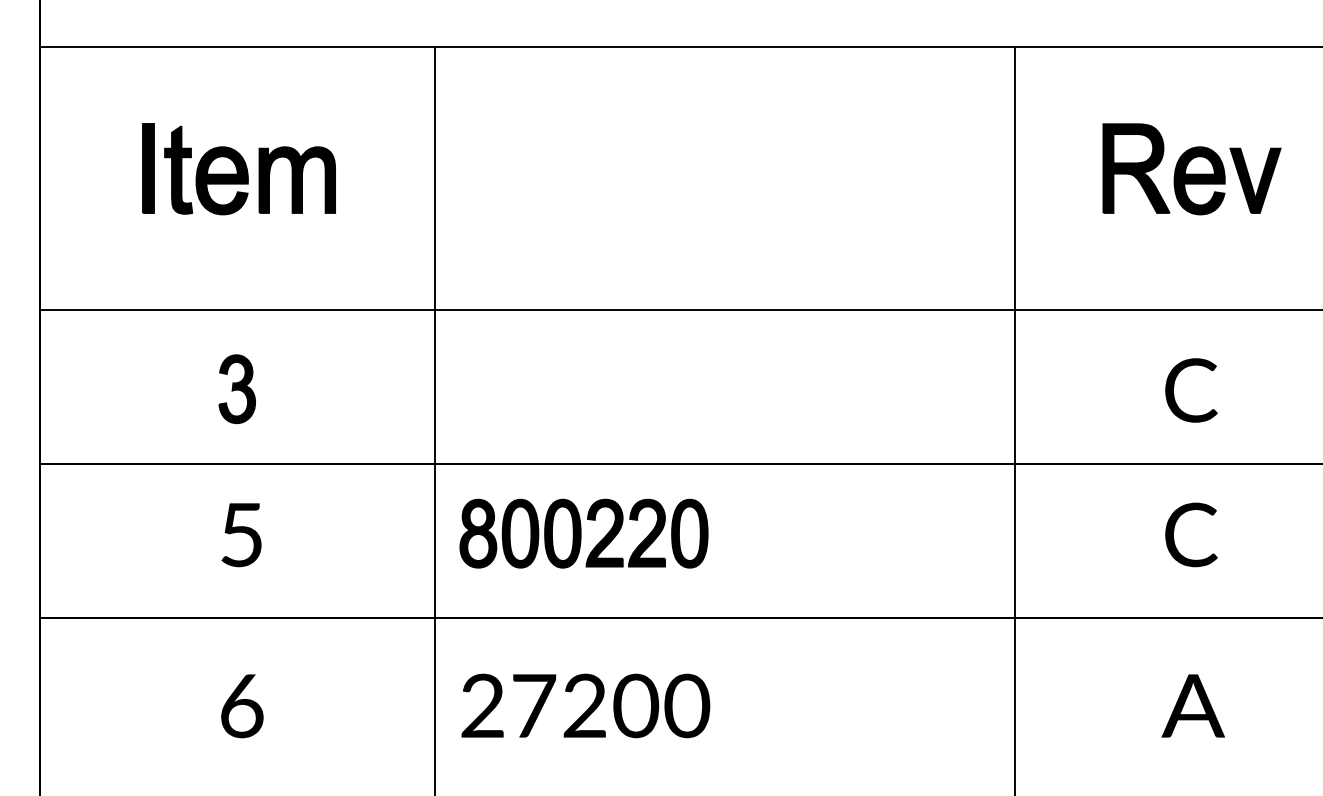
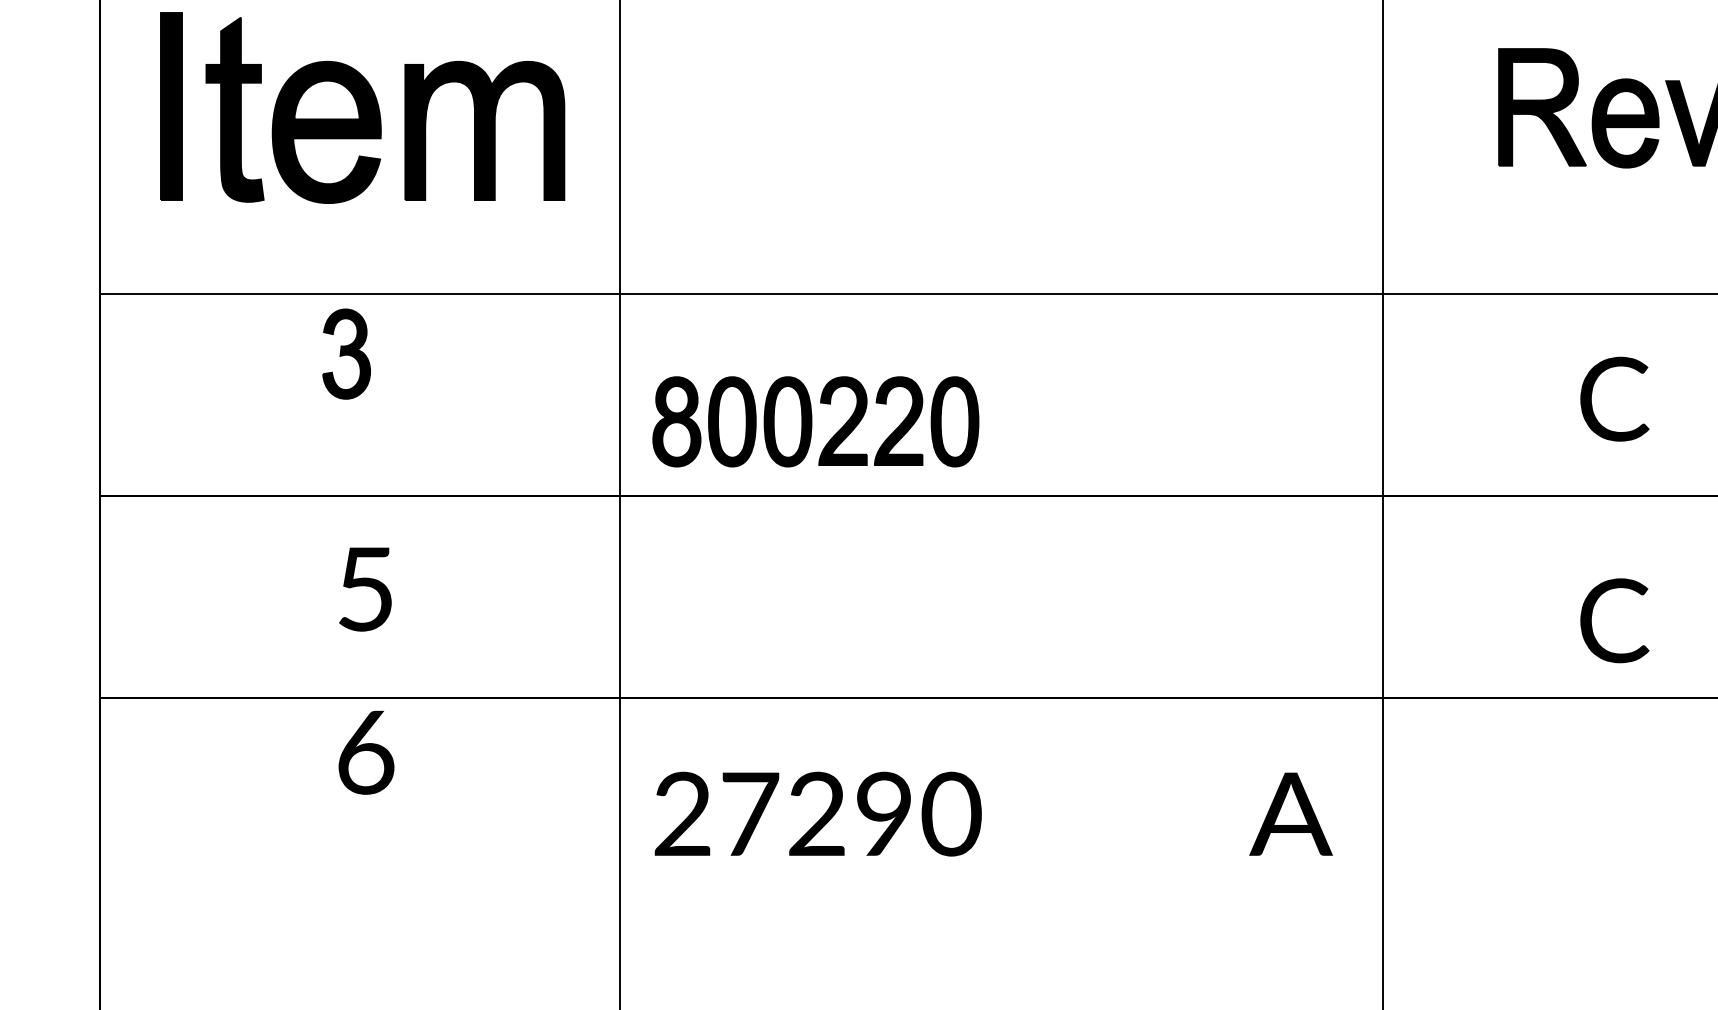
part: (238, 169) -> (361, 108), size x1.6
part: (236, 389) -> (345, 354), moved
part: (583, 533) -> (815, 421), moved
text: (1191, 534) -> (1614, 620), moved
text: (1192, 705) -> (1289, 813), moved
text: (242, 706) -> (366, 753), moved
text: (636, 706) -> (884, 814), 27200 -> 27290

